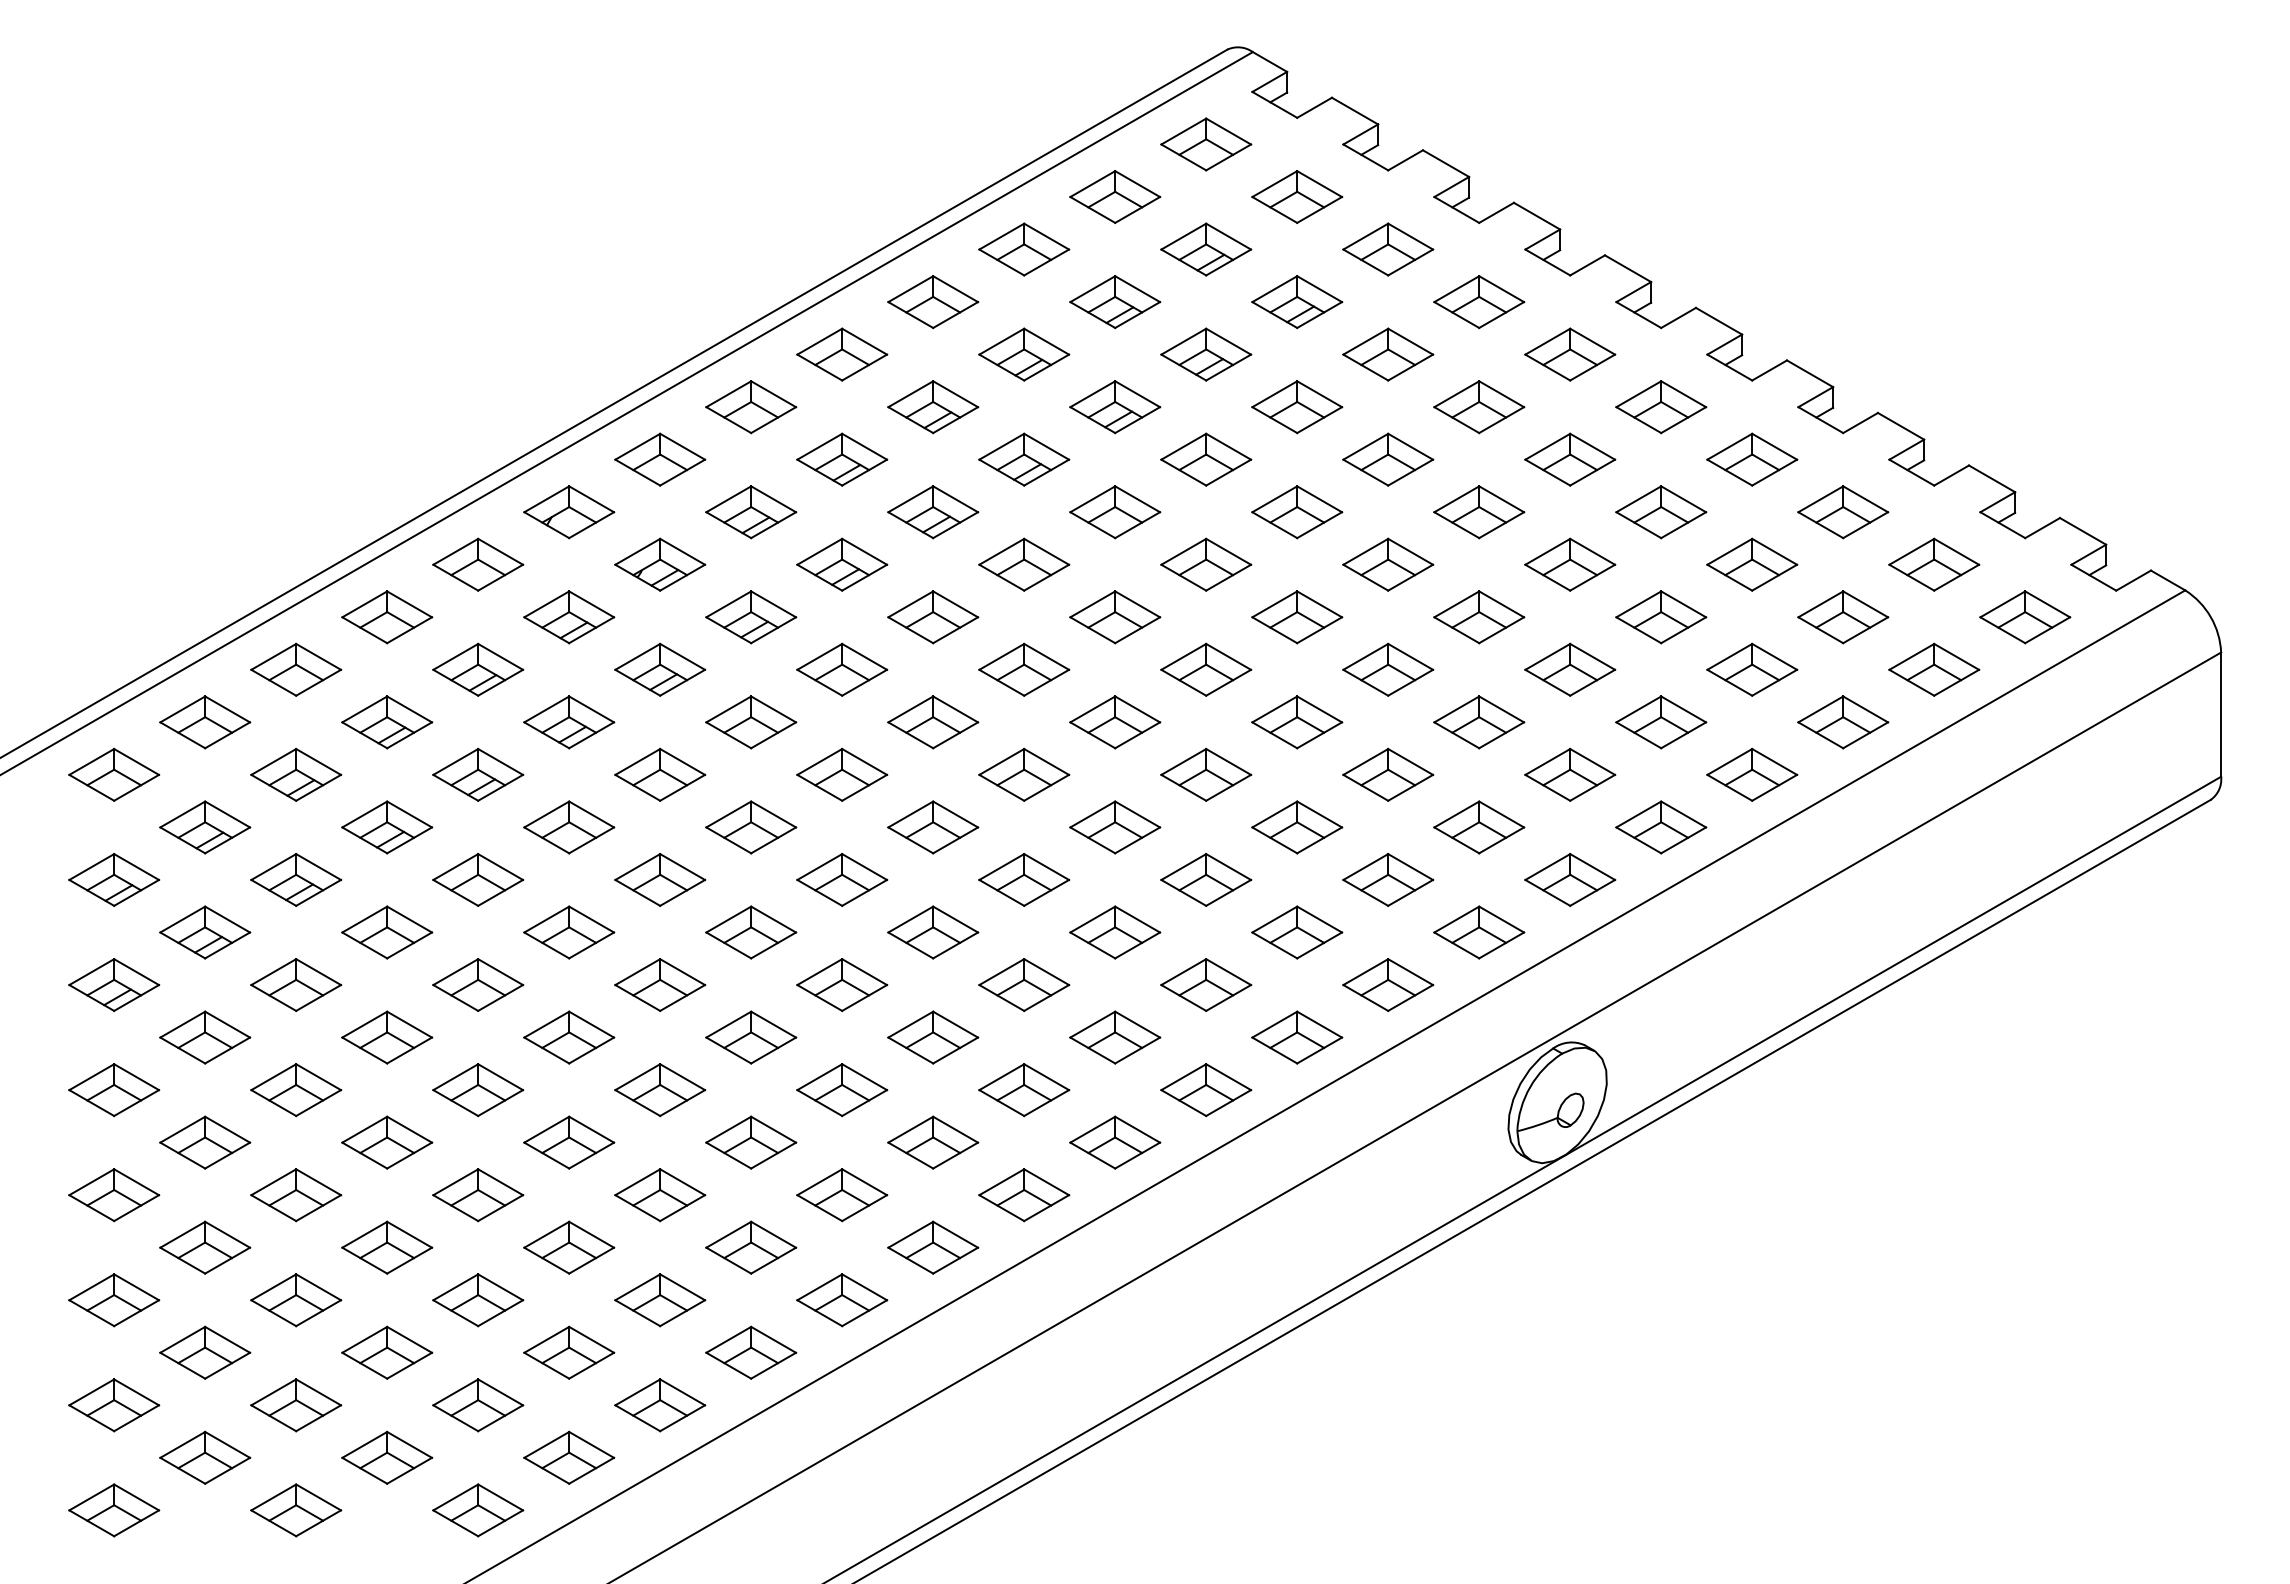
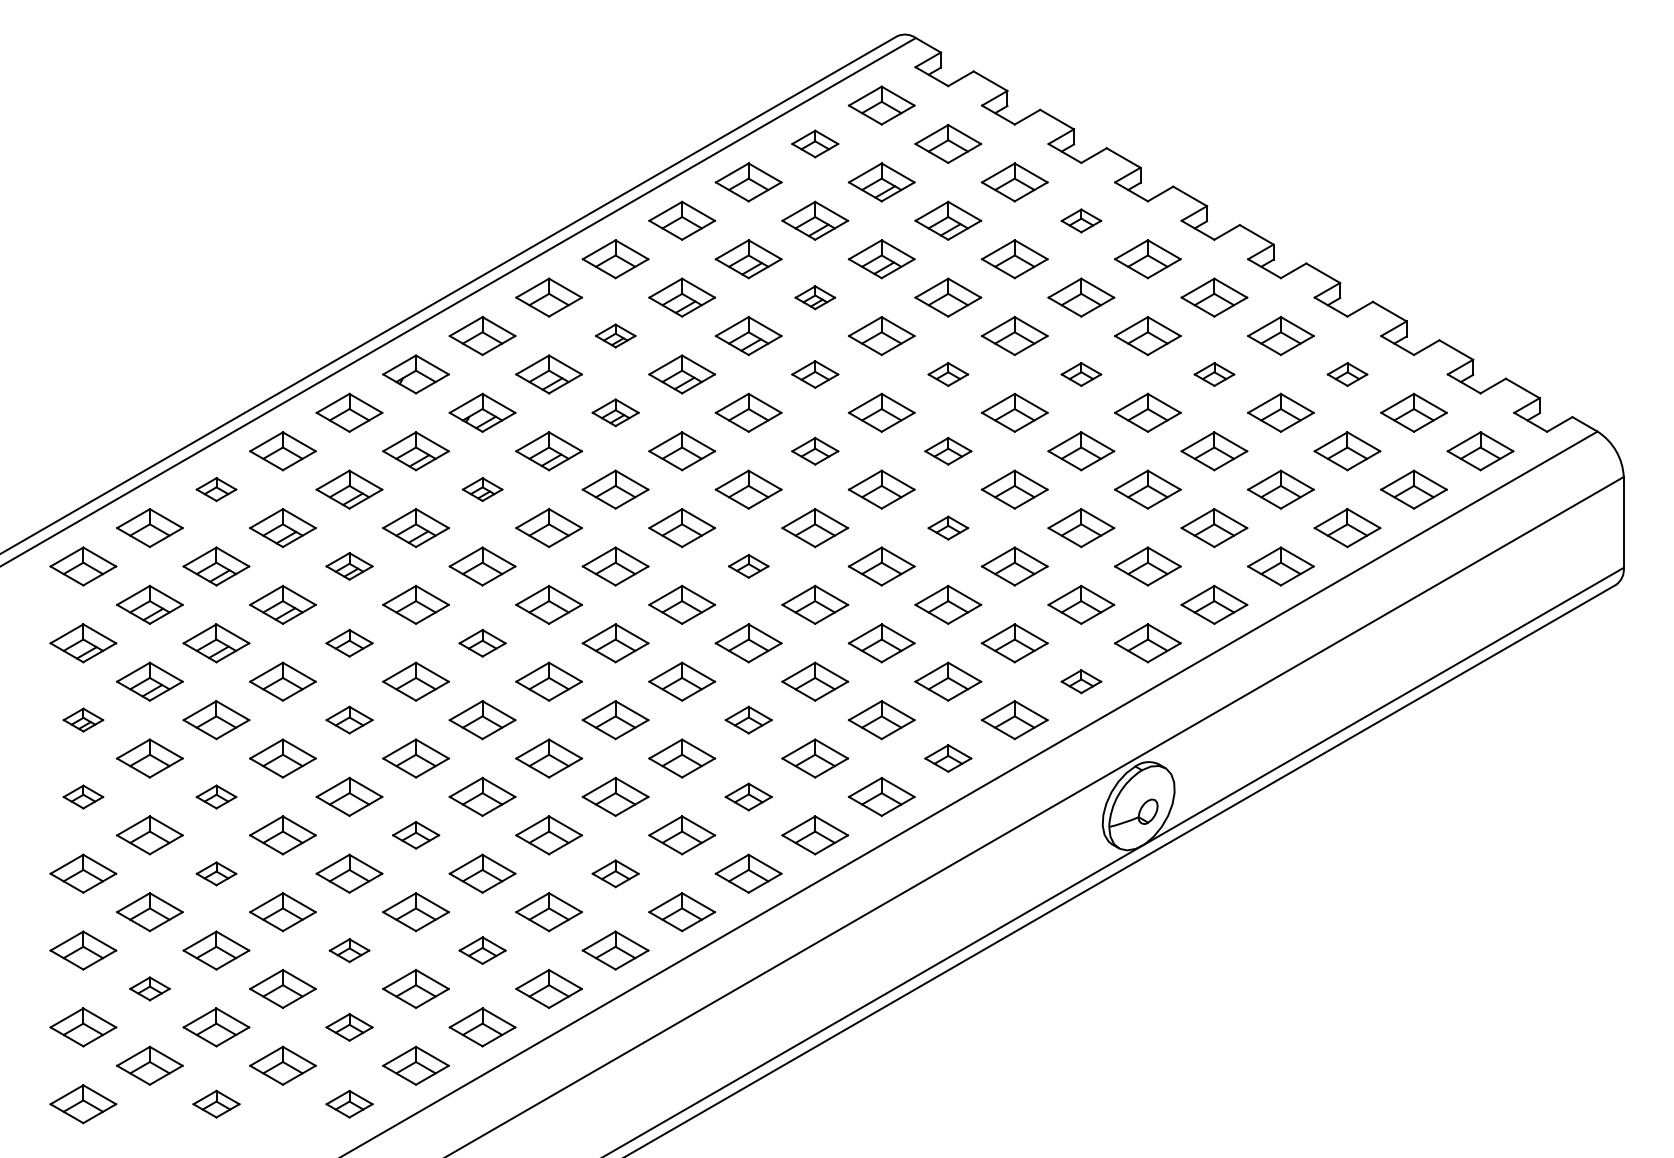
part: (1115, 196) -> (815, 143), size x0.7
part: (1479, 302) -> (1081, 221), size x0.6
part: (1115, 407) -> (815, 297), size x0.6
part: (842, 459) -> (615, 335), size x0.6
part: (1115, 512) -> (815, 374), size x0.7
part: (1297, 512) -> (948, 374), size x0.6
part: (1479, 512) -> (1081, 374), size x0.6
part: (1661, 512) -> (1214, 374), size x0.6
part: (1843, 512) -> (1347, 374), size x0.6
part: (842, 564) -> (615, 412), size x0.7
part: (1115, 617) -> (815, 451), size x0.7
part: (1297, 617) -> (948, 451), size x0.7
part: (296, 669) -> (216, 489), size x0.6
part: (660, 669) -> (482, 489), size x0.6
part: (1297, 722) -> (948, 528), size x0.6
part: (478, 774) -> (349, 566), size x0.7
part: (1024, 774) -> (748, 566), size x0.6
part: (478, 879) -> (349, 642), size x0.7
part: (660, 879) -> (482, 642), size x0.7
part: (1479, 932) -> (1081, 681), size x0.6
part: (114, 984) -> (83, 719), size x0.6
part: (478, 984) -> (349, 719), size x0.7
part: (1024, 984) -> (748, 719), size x0.7
part: (1297, 1037) -> (948, 758), size x0.7
part: (114, 1090) -> (83, 797), size x0.6
part: (296, 1090) -> (216, 797), size x0.6
part: (1024, 1090) -> (748, 797), size x0.7
part: (569, 1142) -> (416, 835), size x0.7
part: (296, 1195) -> (216, 873), size x0.6
part: (842, 1195) -> (615, 873), size x0.7
part: (478, 1300) -> (349, 950), size x0.6
part: (660, 1300) -> (482, 950), size x0.7
part: (205, 1352) -> (150, 988), size x0.6
part: (478, 1405) -> (349, 1027), size x0.7
part: (296, 1510) -> (216, 1104), size x0.7
part: (478, 1510) -> (349, 1104), size x0.7

